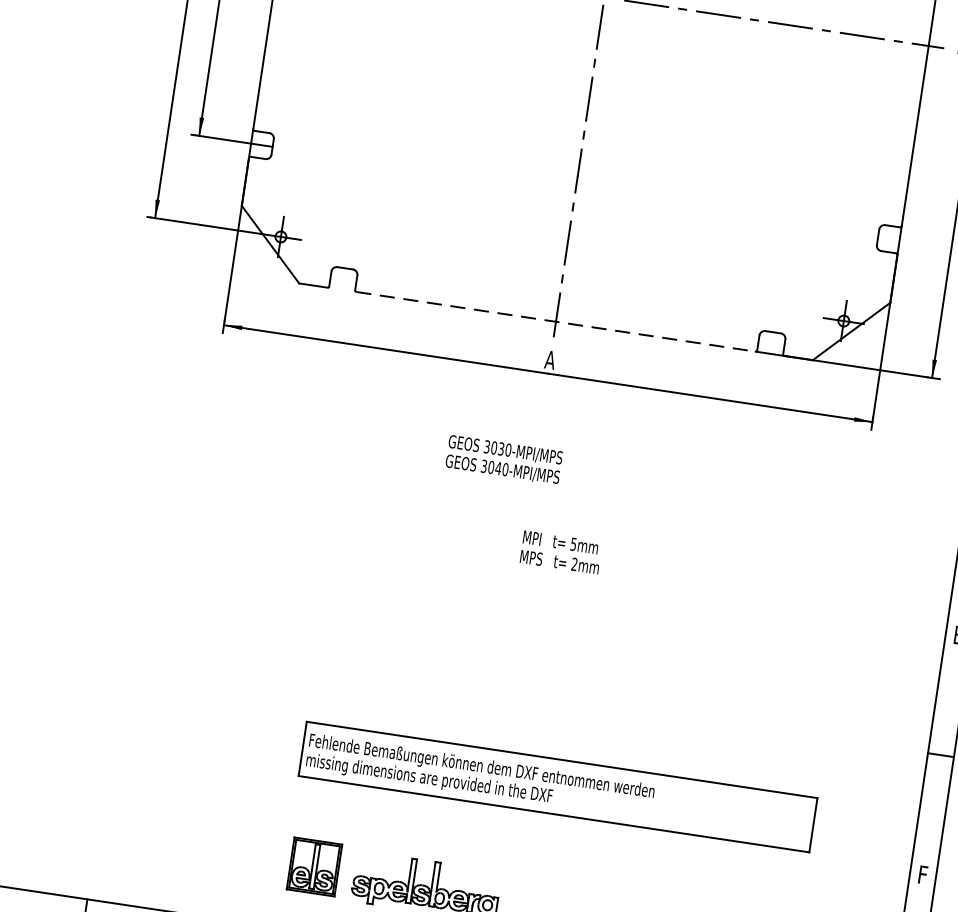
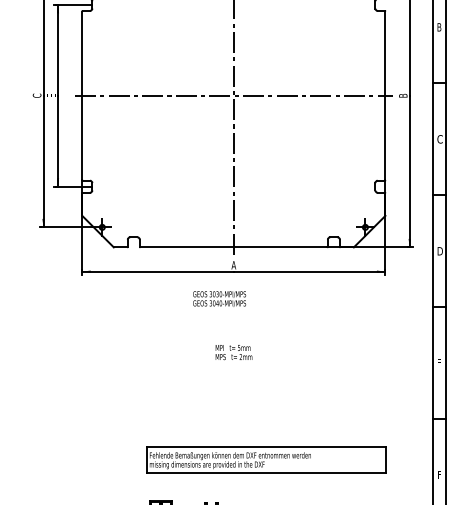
line: (557, 322) -> (234, 247), dashed -> solid
text: (504, 458) -> (219, 298), moved
text: (560, 552) -> (233, 352), moved

